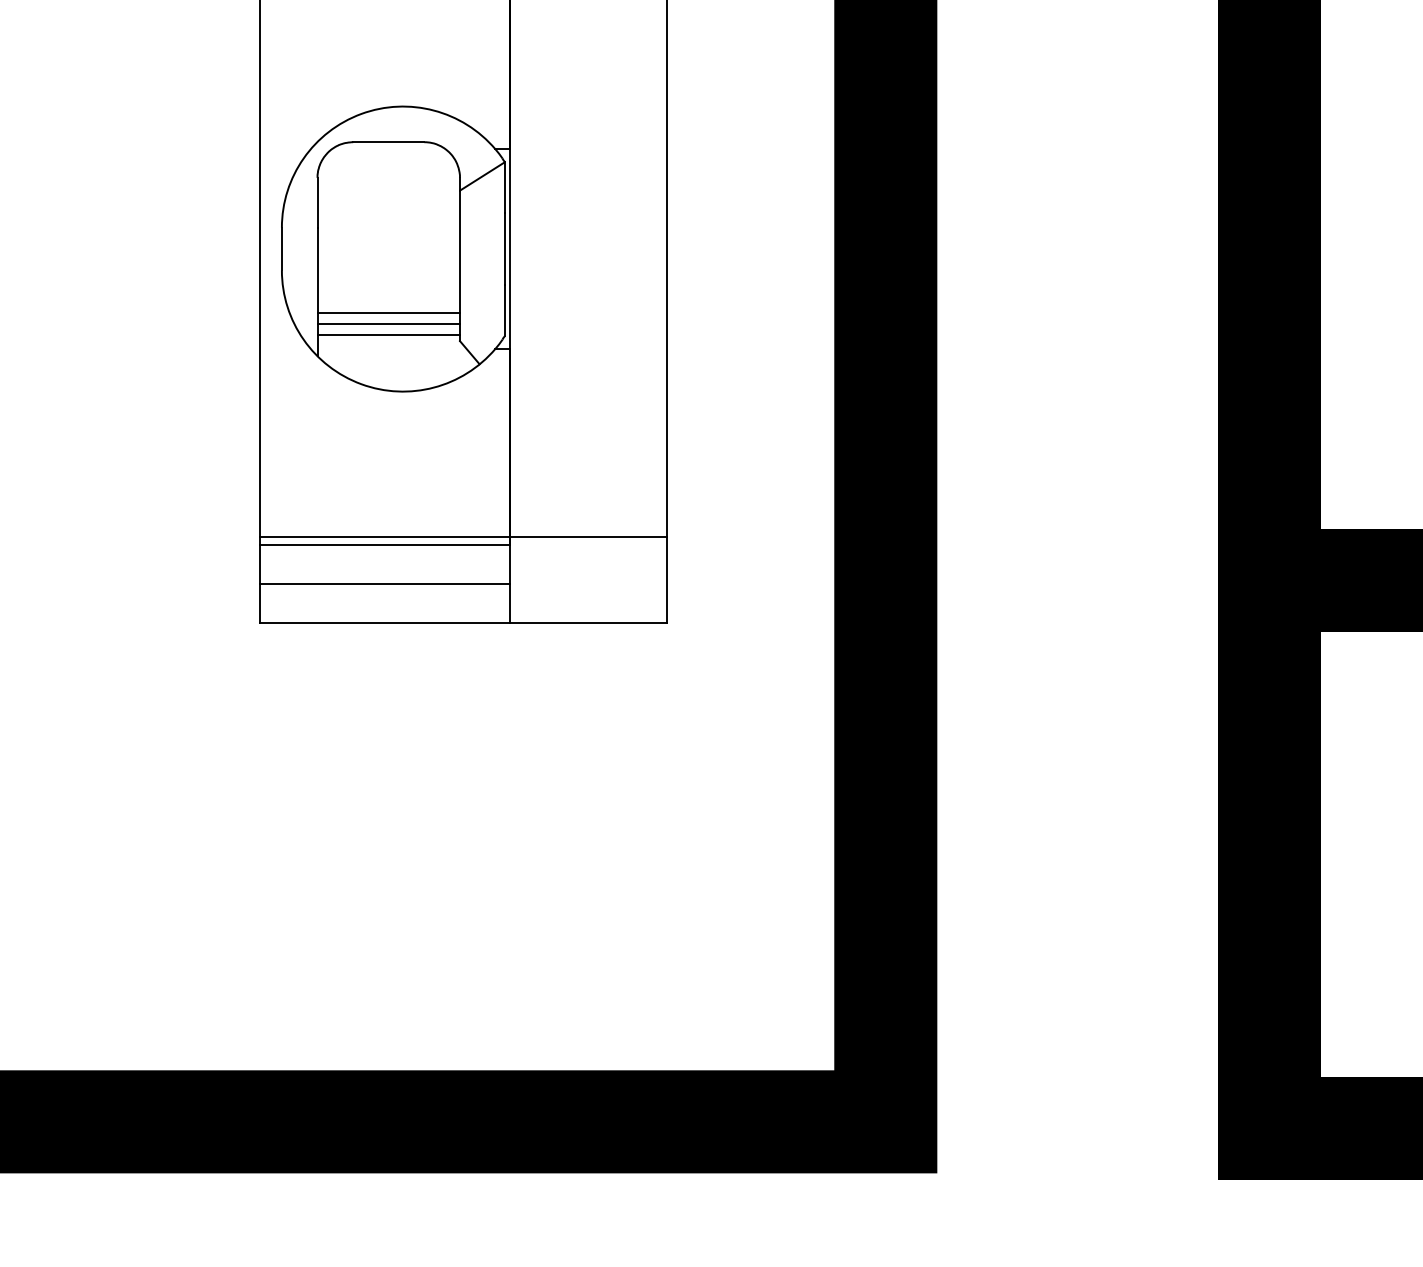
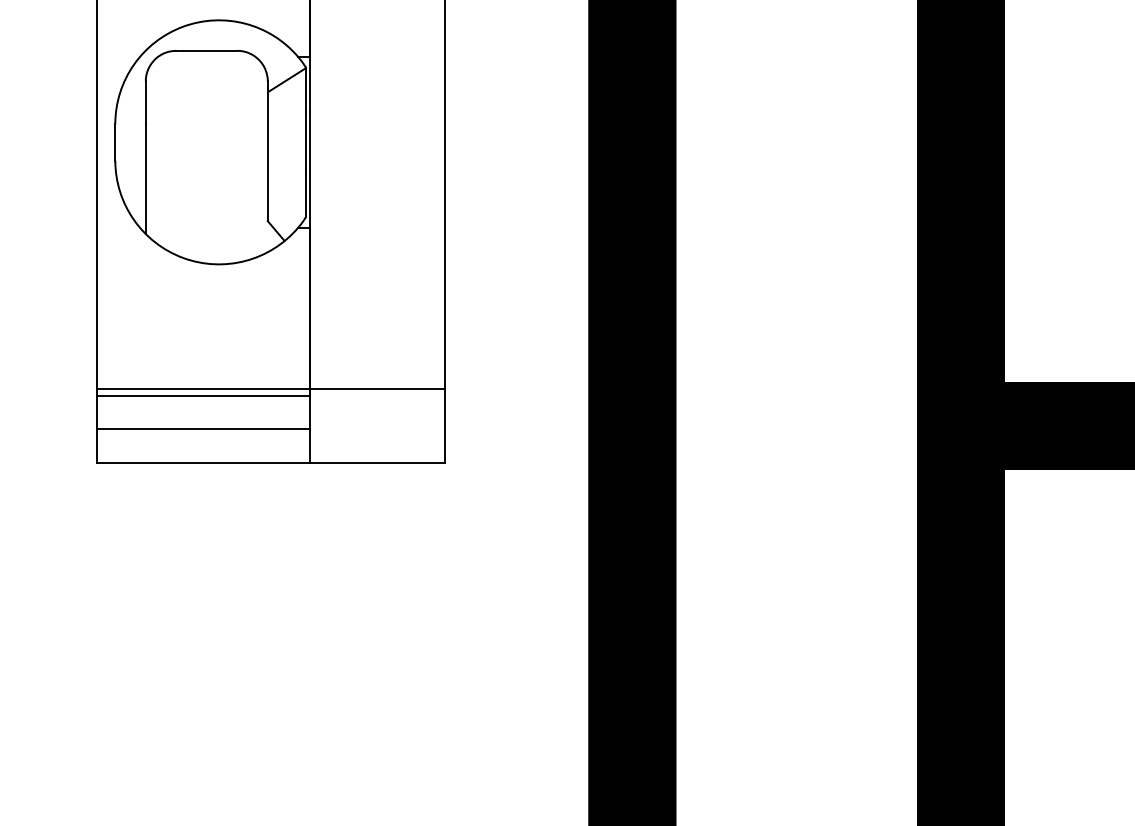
line: (388, 313) -> (206, 197), removed
line: (388, 324) -> (206, 206), removed
line: (388, 334) -> (206, 215), removed

